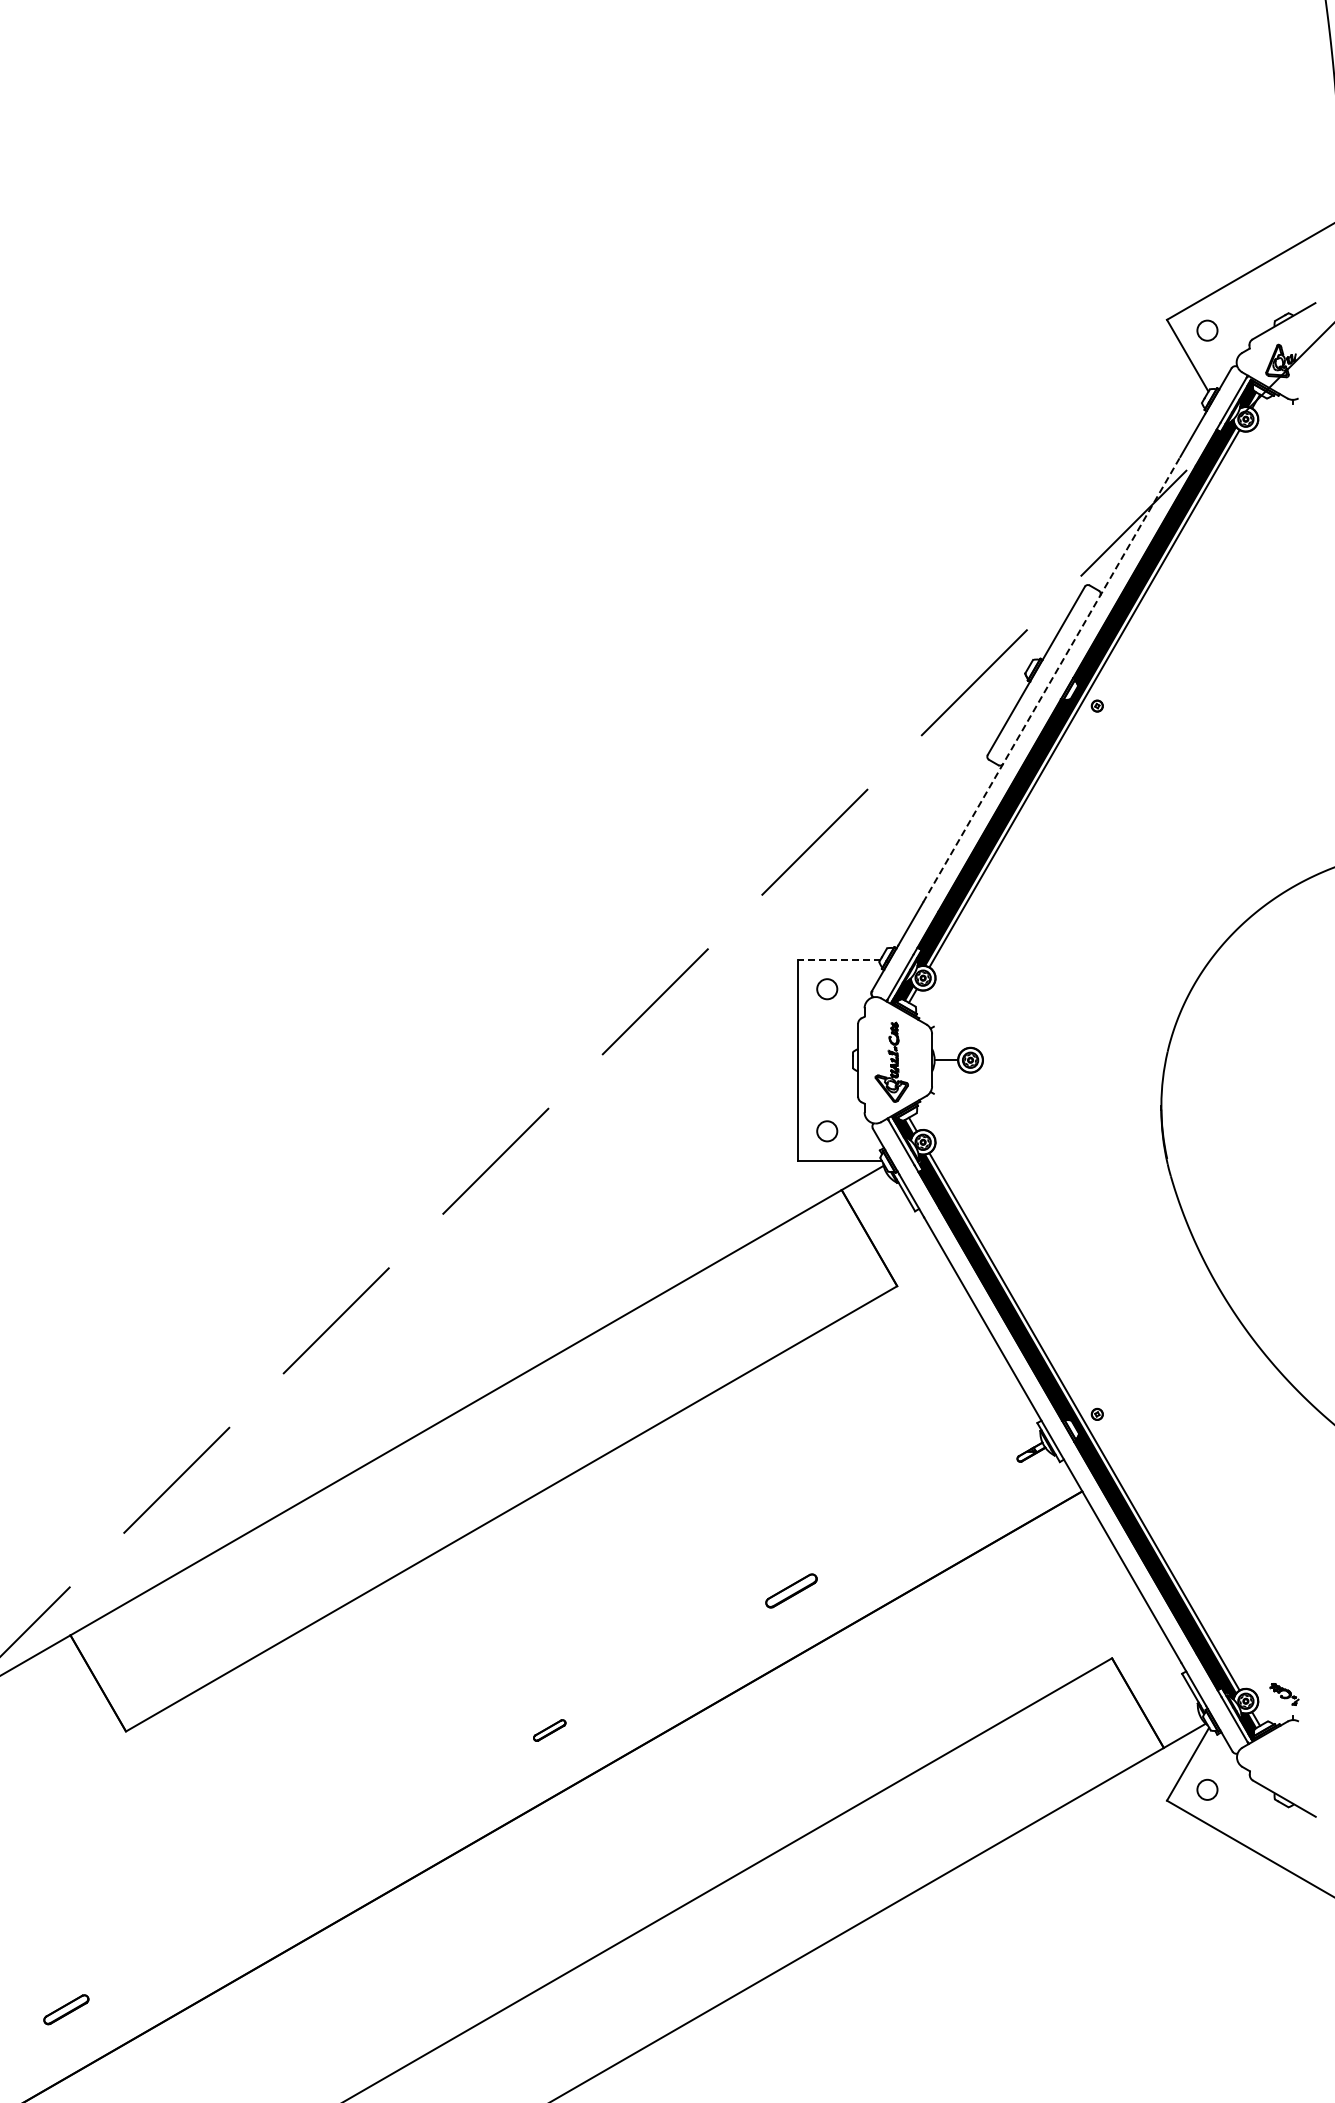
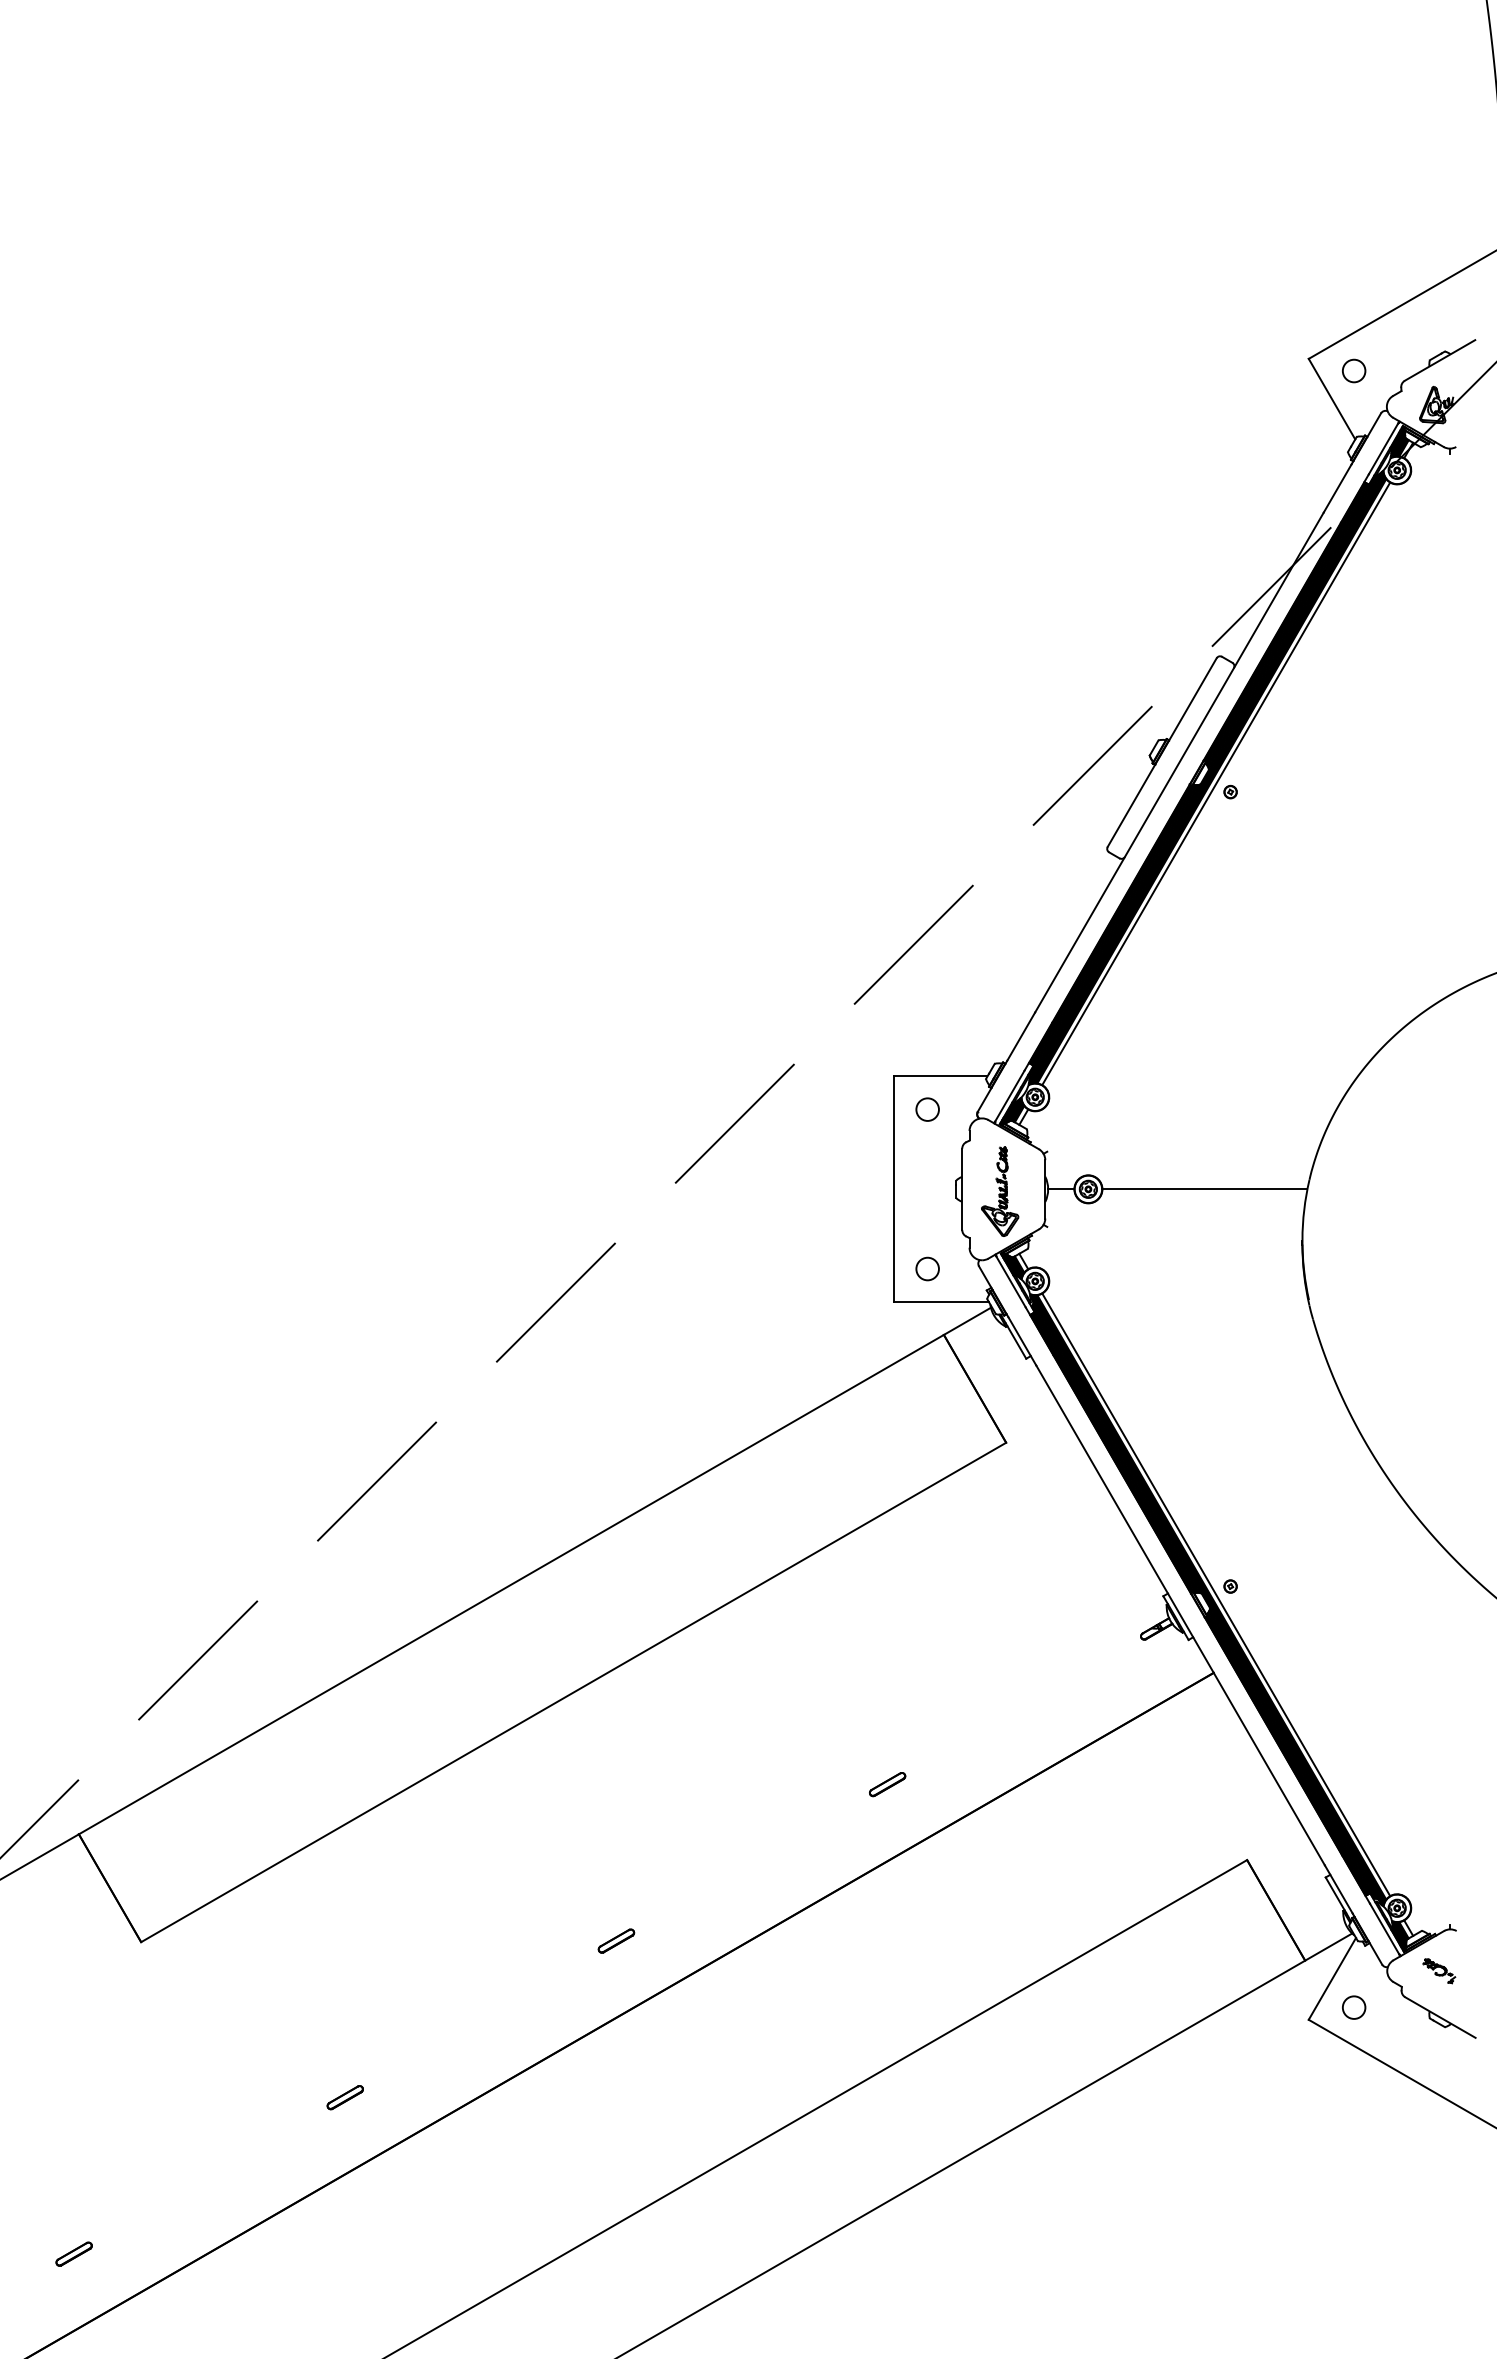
line: (1051, 679) -> (1179, 762), dashed -> solid
line: (838, 959) -> (940, 1076), dashed -> solid
line: (1074, 1060) -> (1204, 1189), added
part: (791, 1590) -> (887, 1784), size x0.62
part: (1284, 1694) -> (1439, 1971), moved
part: (307, 1869) -> (344, 2096), added
part: (65, 2009) -> (73, 2253), size x0.71

